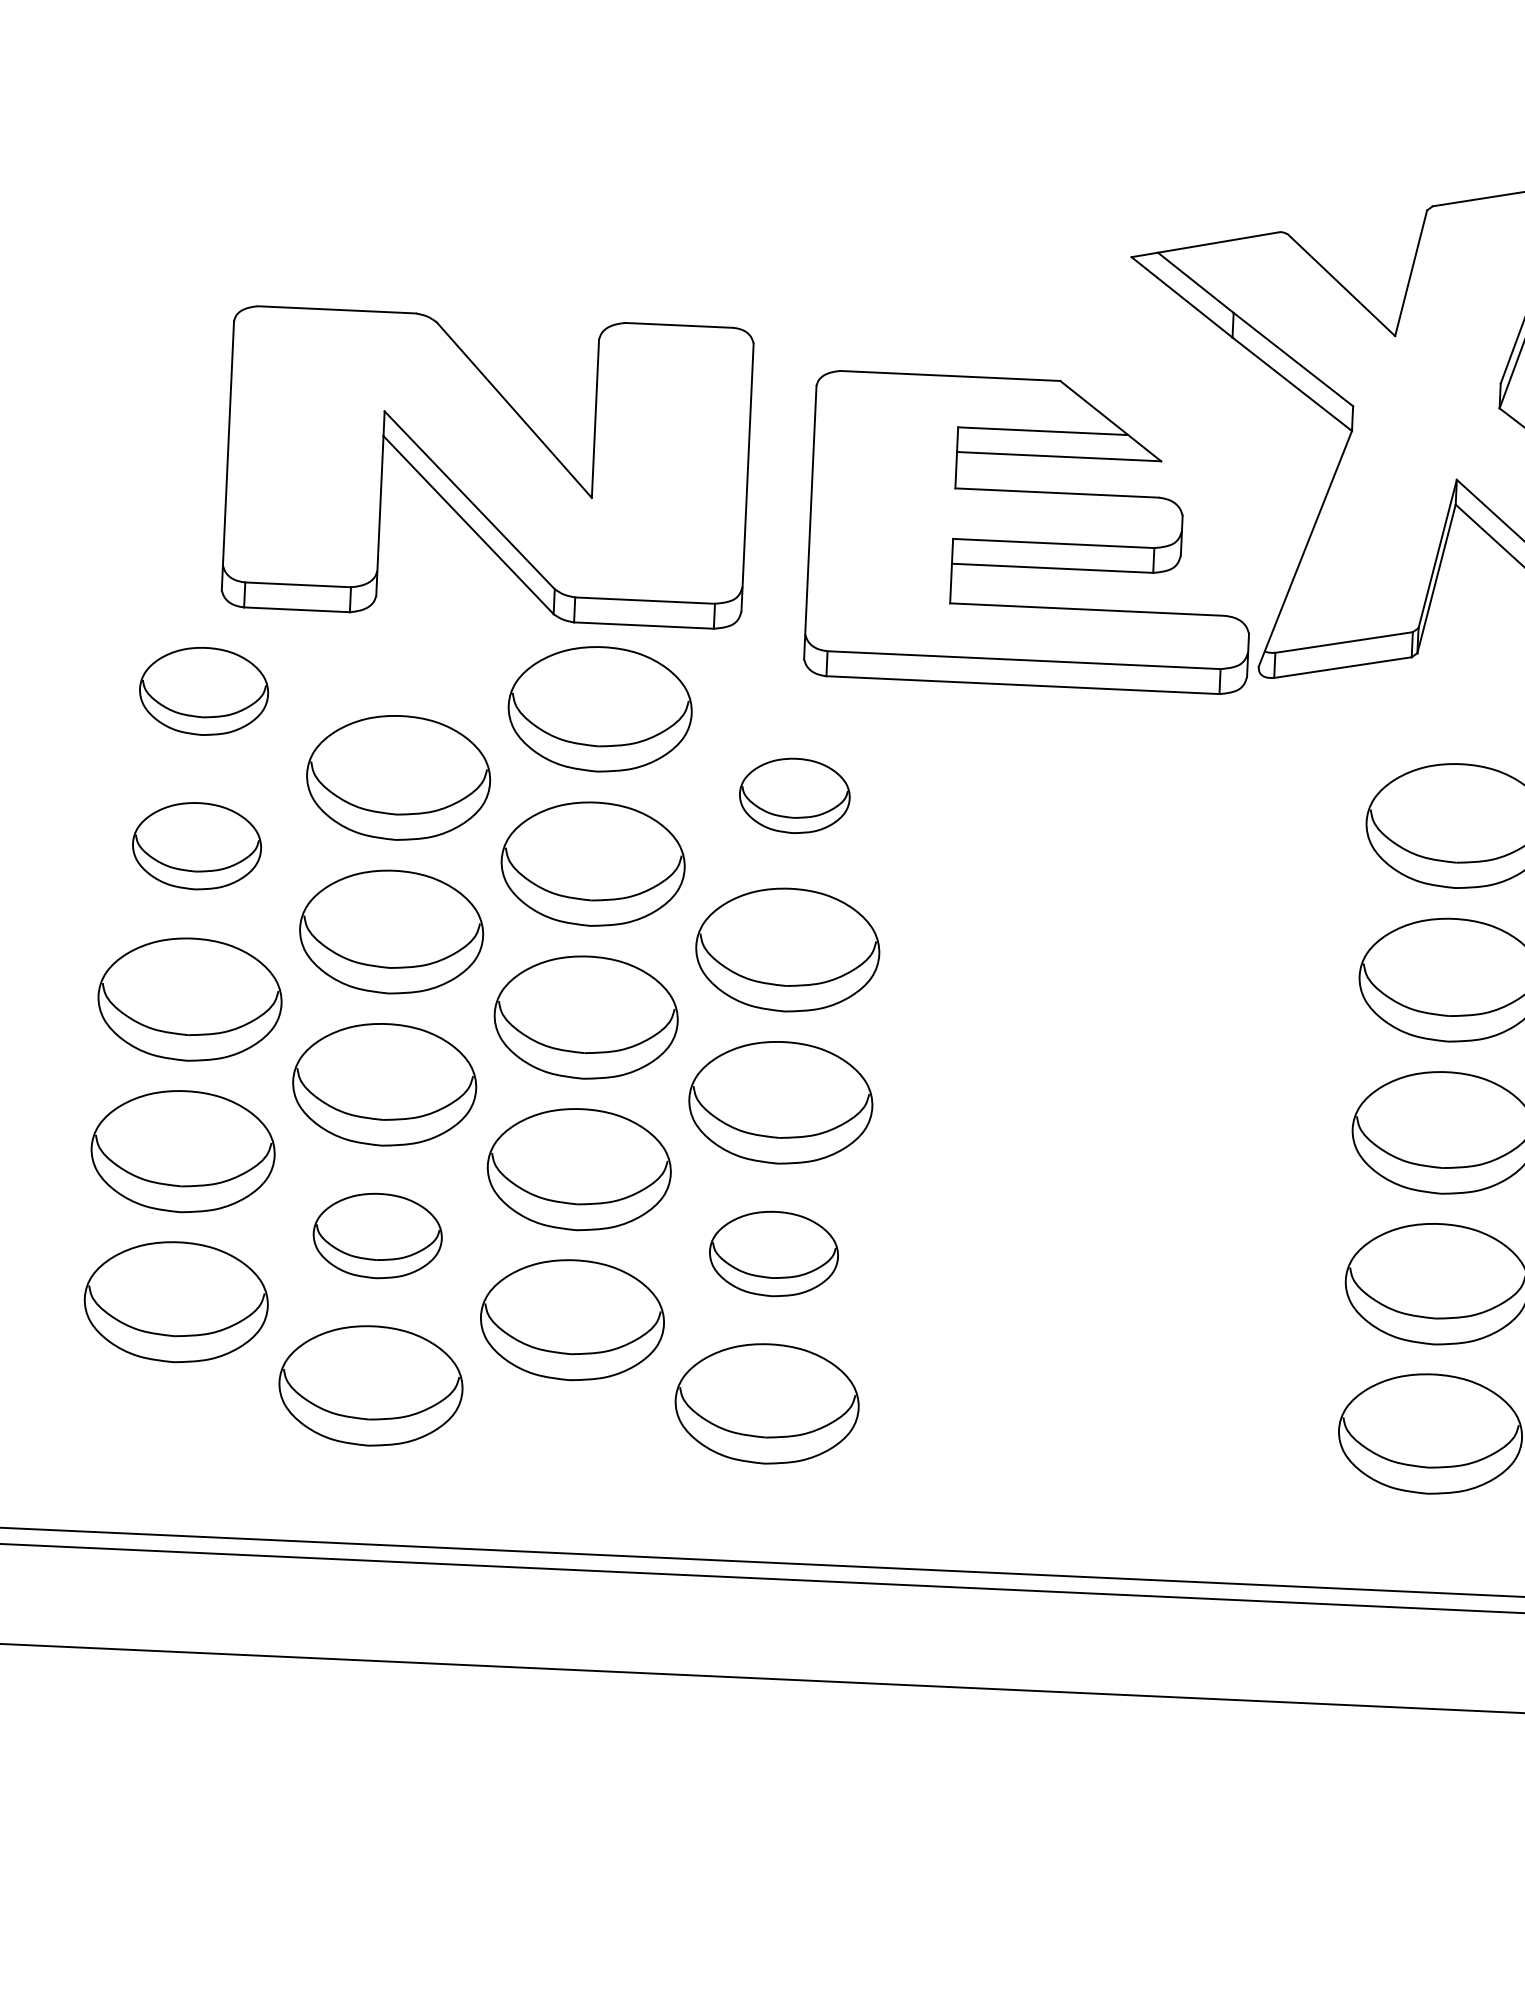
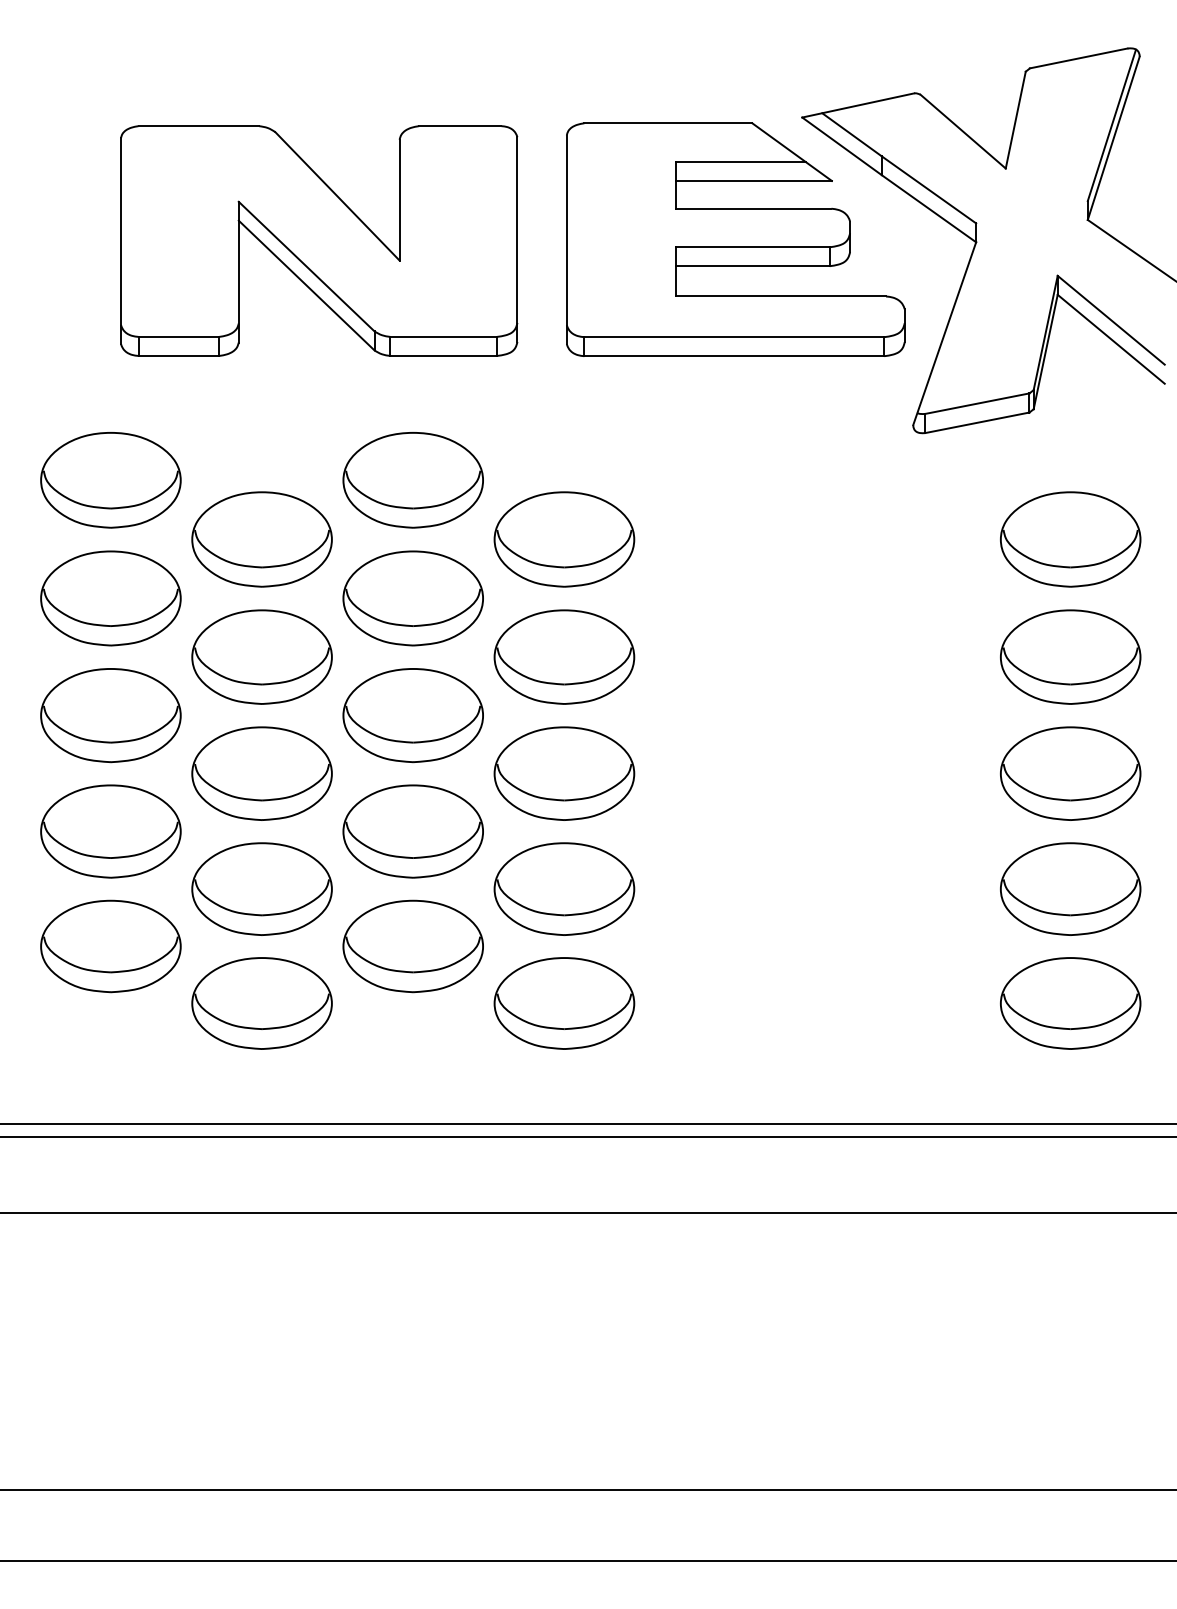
part: (488, 466) -> (319, 240), moved
part: (1031, 532) -> (735, 239), moved
part: (203, 691) -> (110, 480), size x1.43
part: (794, 795) -> (564, 539), size x1.67
part: (196, 846) -> (110, 598), size x1.43
part: (377, 1235) -> (261, 888), size x1.43
part: (774, 1253) -> (564, 888), size x1.43

